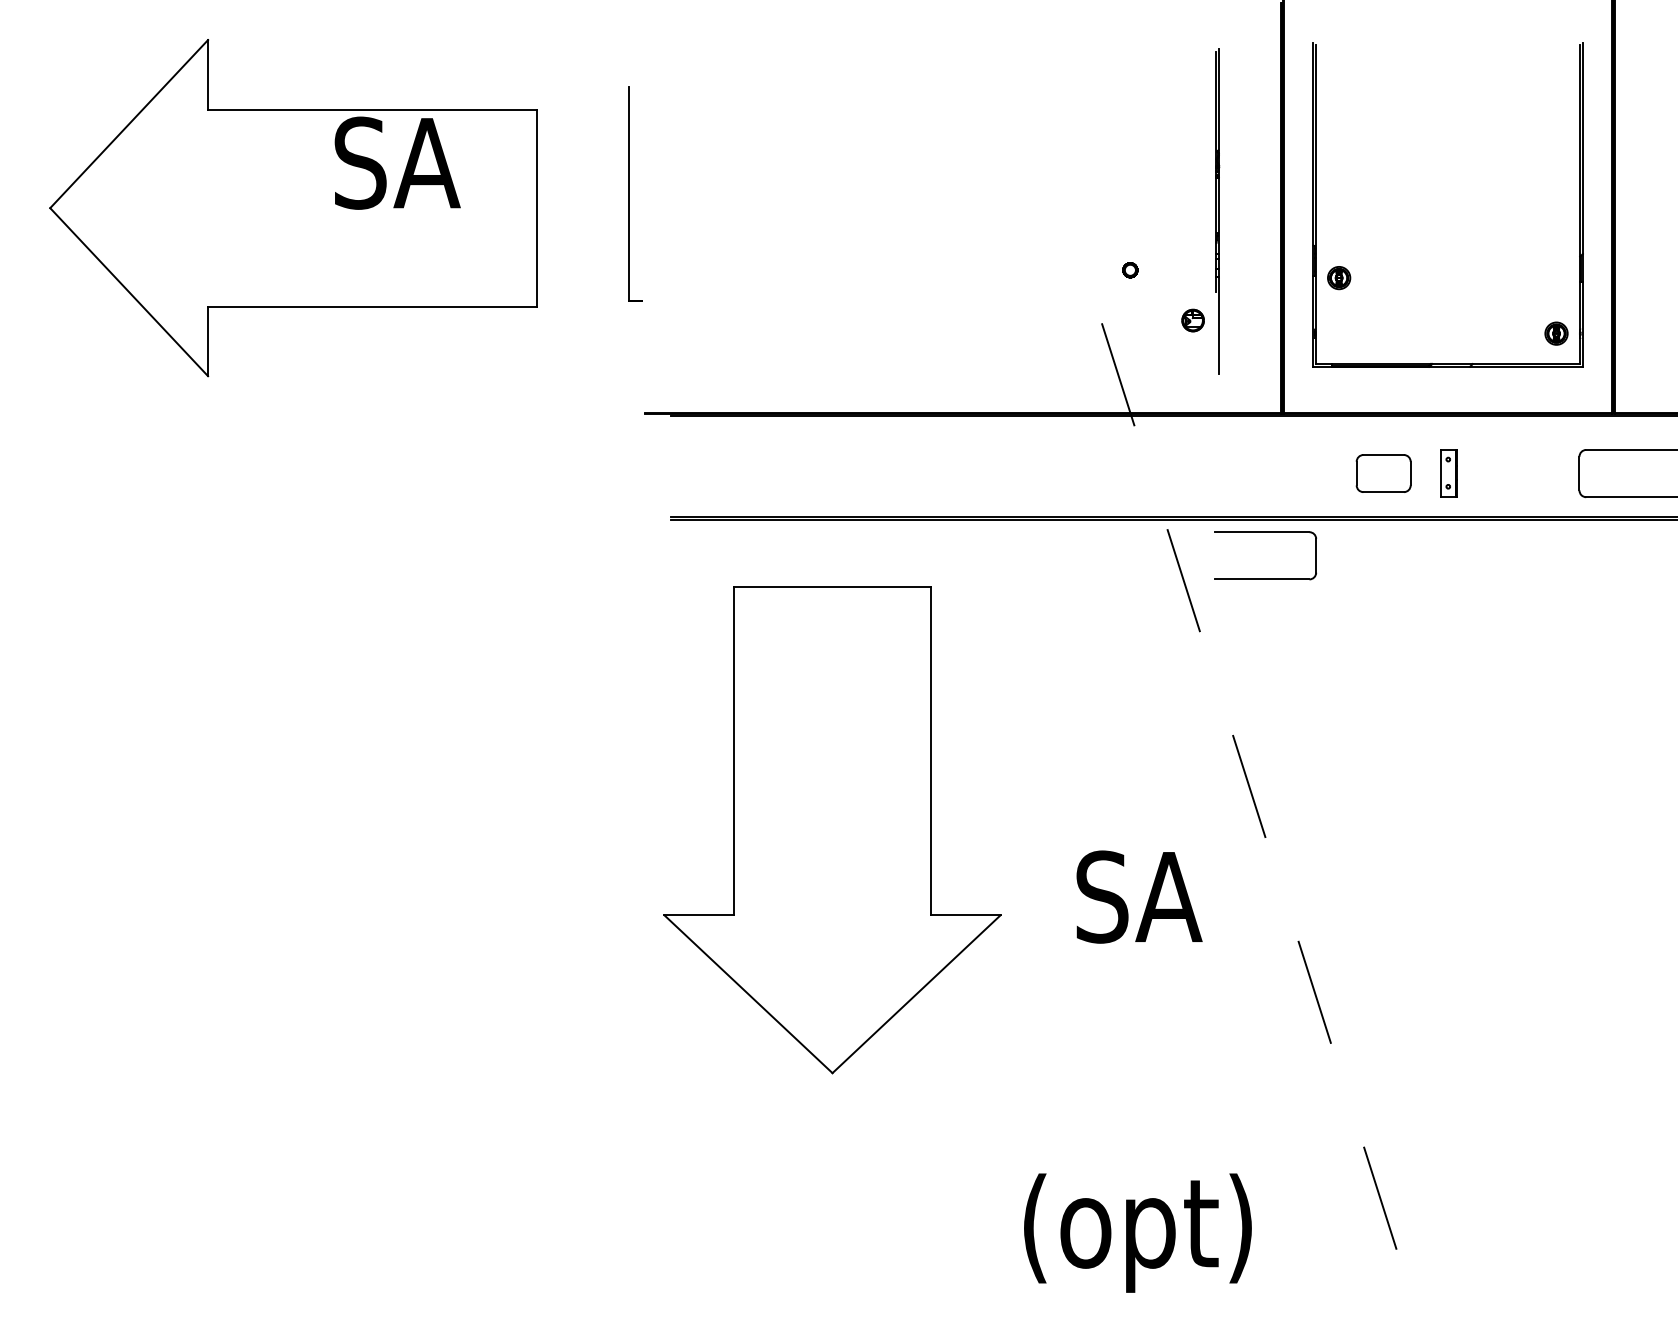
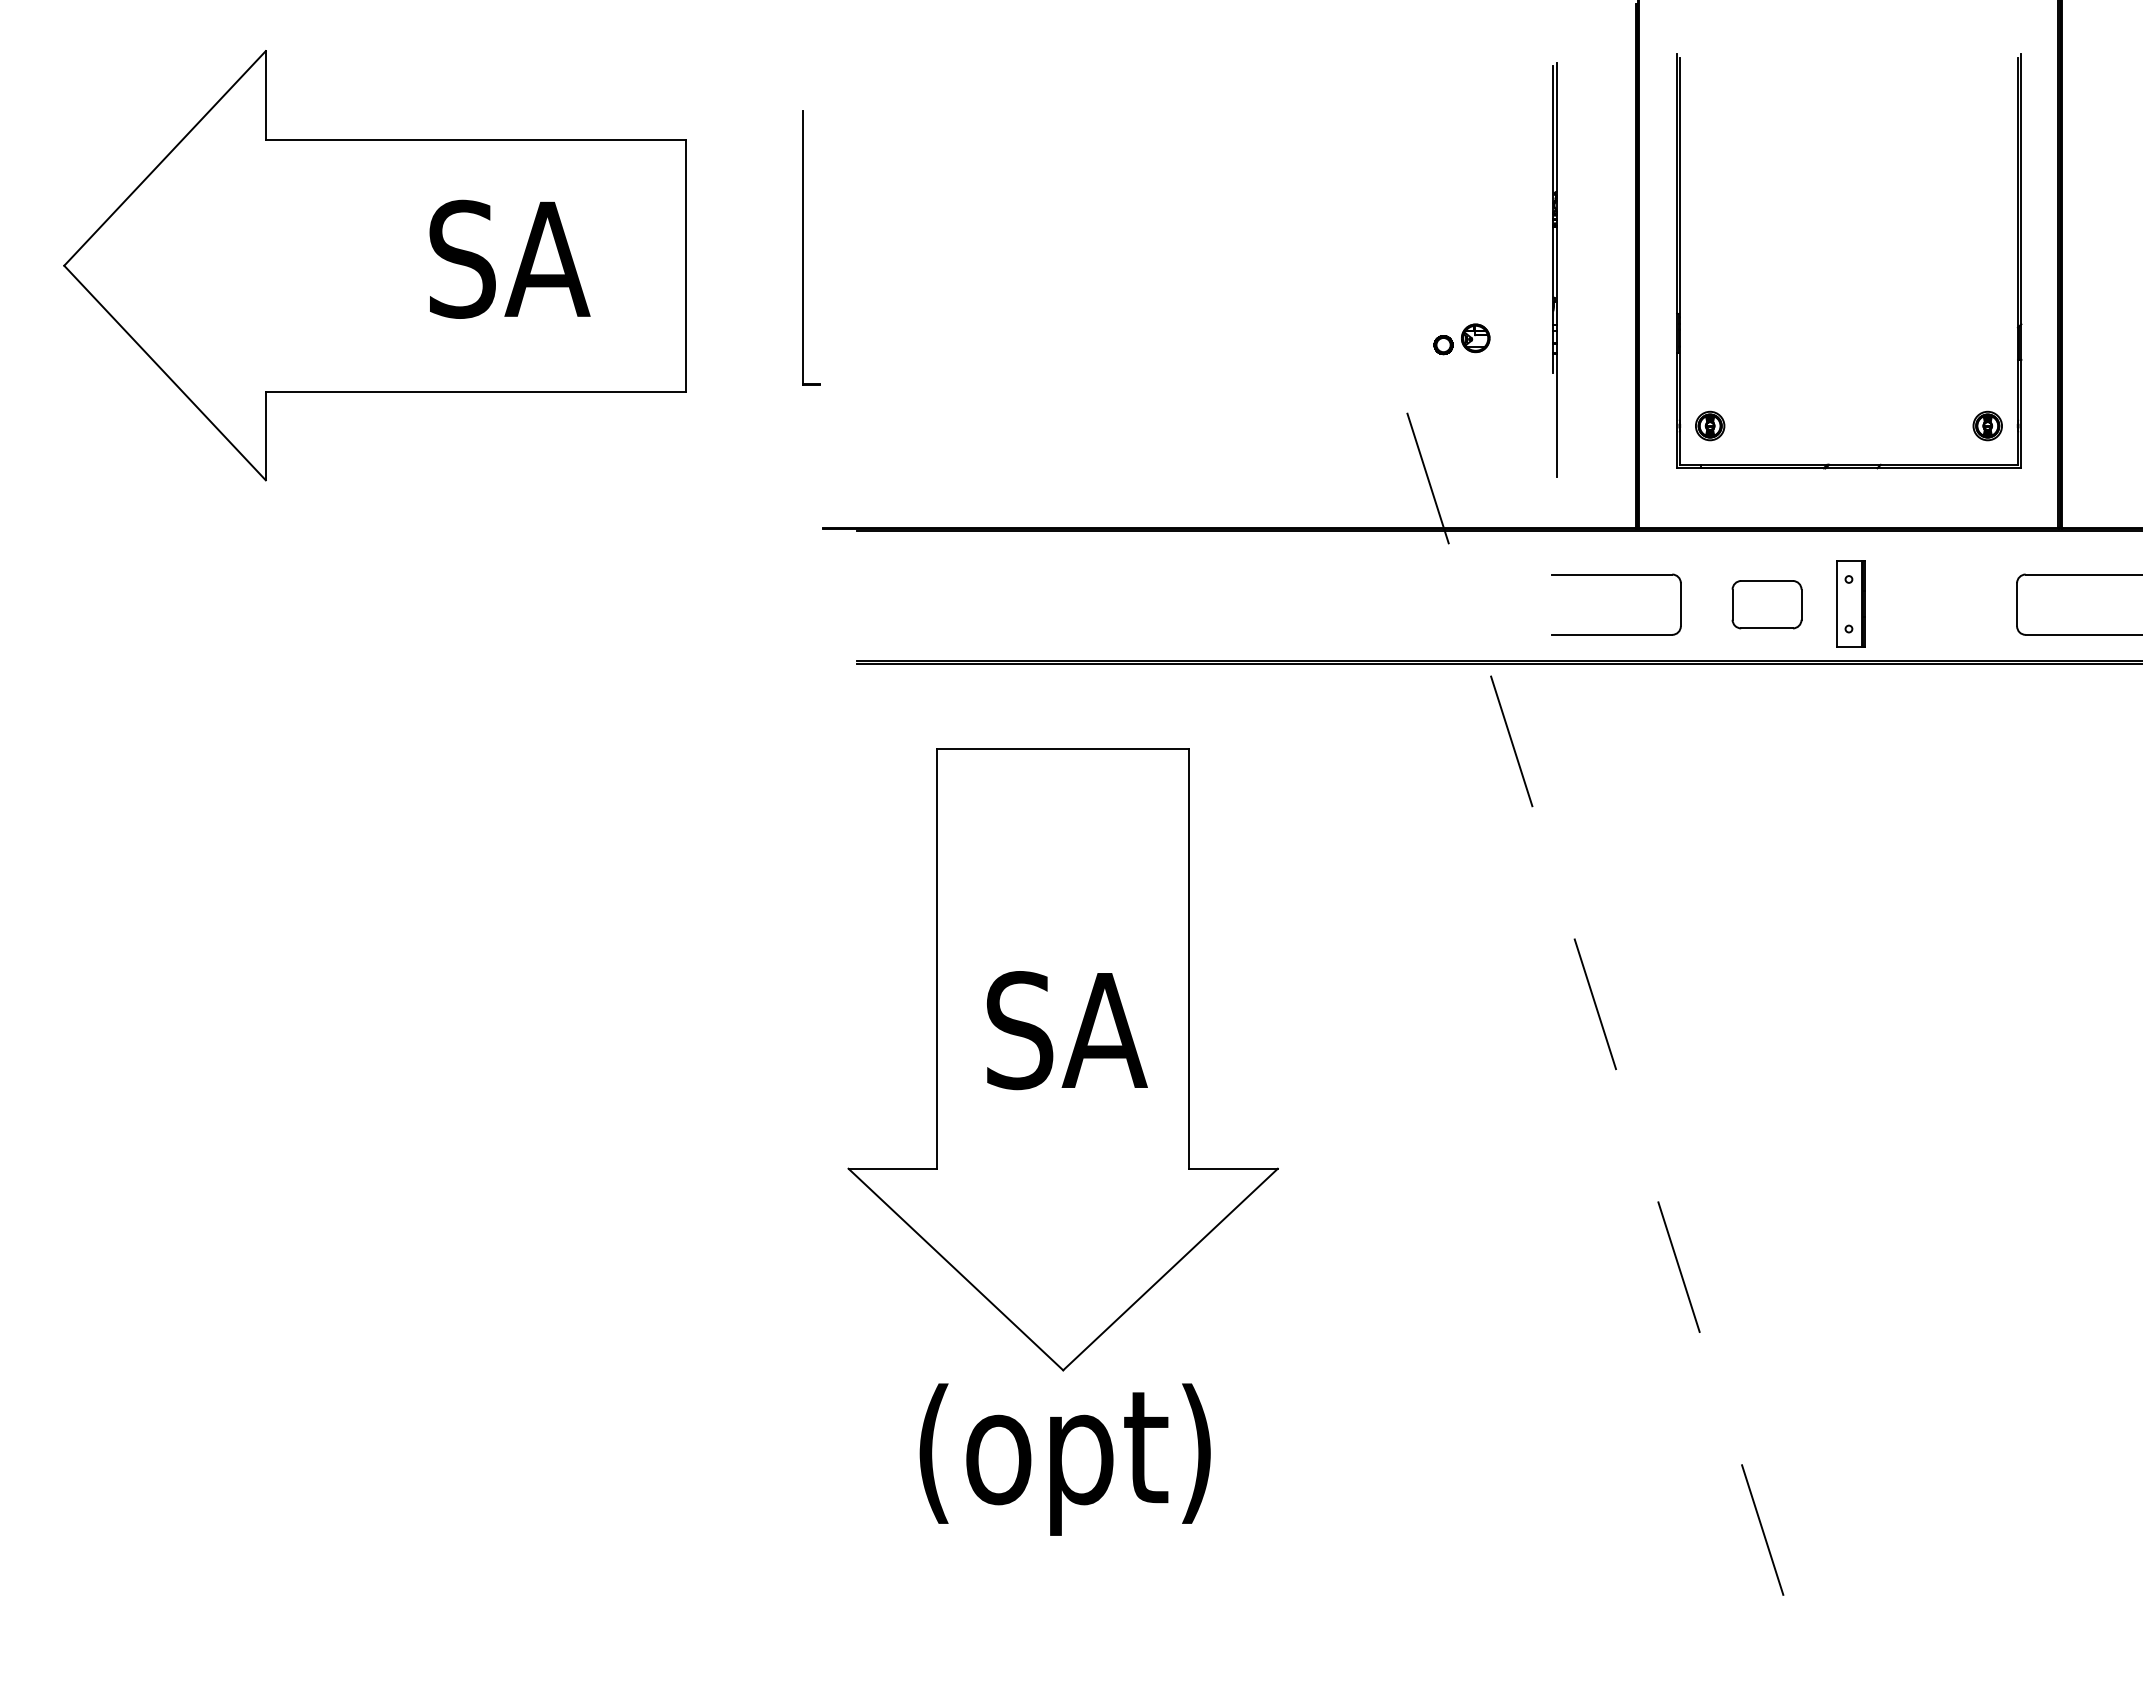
text: (397, 162) -> (509, 258), moved
part: (1339, 277) -> (1710, 425), moved
part: (1192, 320) -> (1475, 338), moved
part: (1449, 472) -> (1850, 603), size x1.43
part: (1265, 532) -> (1616, 575), moved
text: (1137, 1071) -> (1064, 1253), moved

